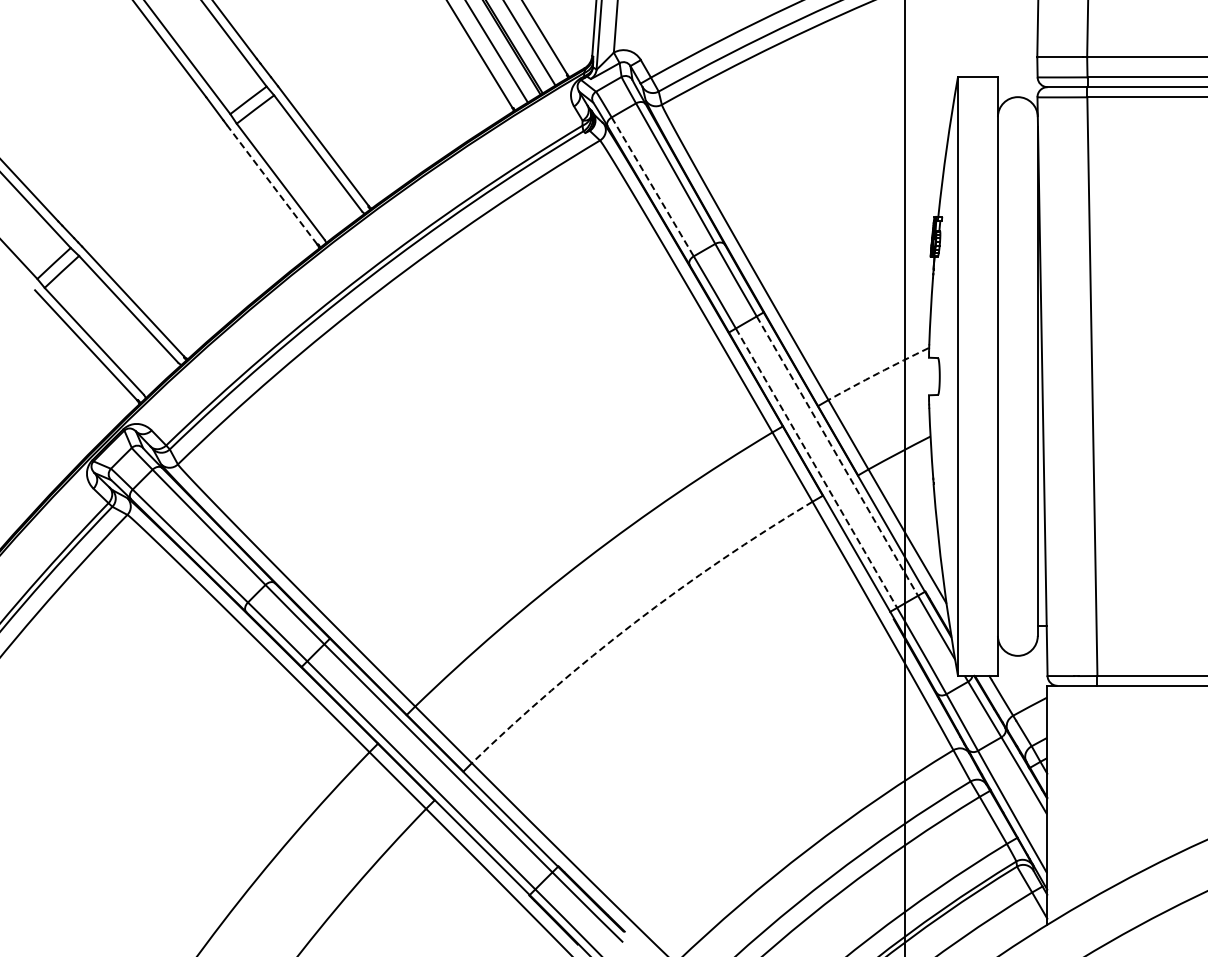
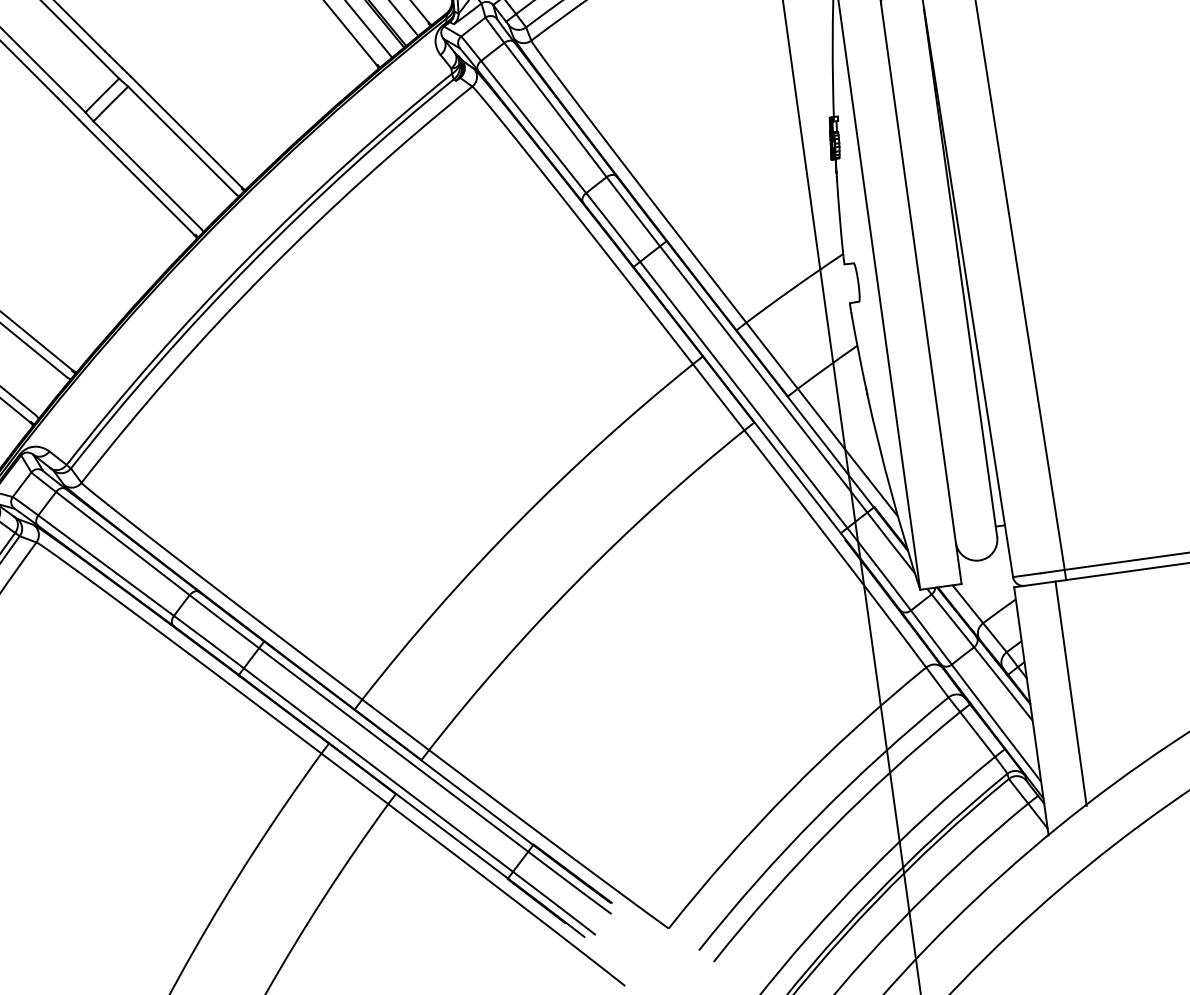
line: (272, 184) -> (139, 179), dashed -> solid
line: (652, 186) -> (533, 126), dashed -> solid
arc: (878, 373) -> (794, 287), dashed -> solid
line: (837, 456) -> (763, 379), dashed -> solid
line: (816, 468) -> (743, 395), dashed -> solid
arc: (634, 622) -> (577, 581), dashed -> solid
line: (1087, 793) -> (1071, 693), added

